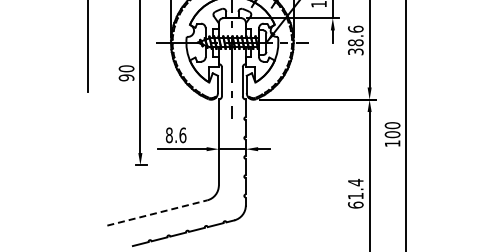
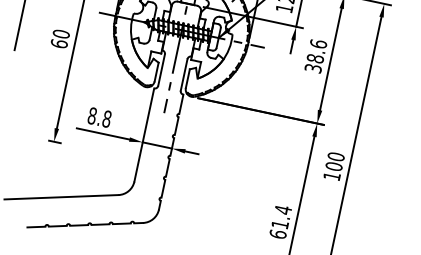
text: (126, 77) -> (59, 43), 90 -> 60
text: (182, 134) -> (106, 118), 8.6 -> 8.8
line: (157, 212) -> (61, 196), dashed -> solid

